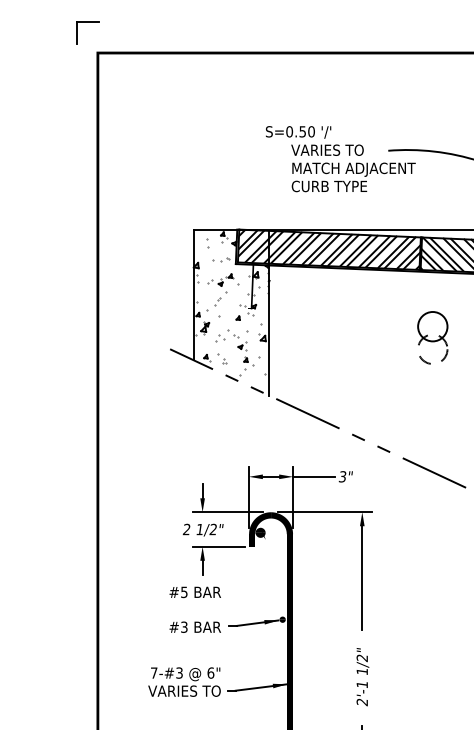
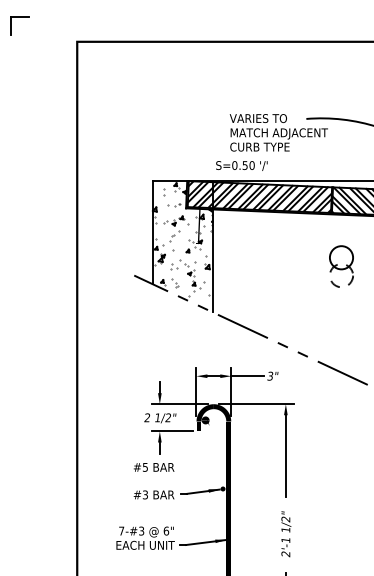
part: (87, 22) -> (19, 17), moved
text: (298, 132) -> (241, 166), moved
text: (184, 690) -> (145, 544), VARIES TO -> EACH UNIT

